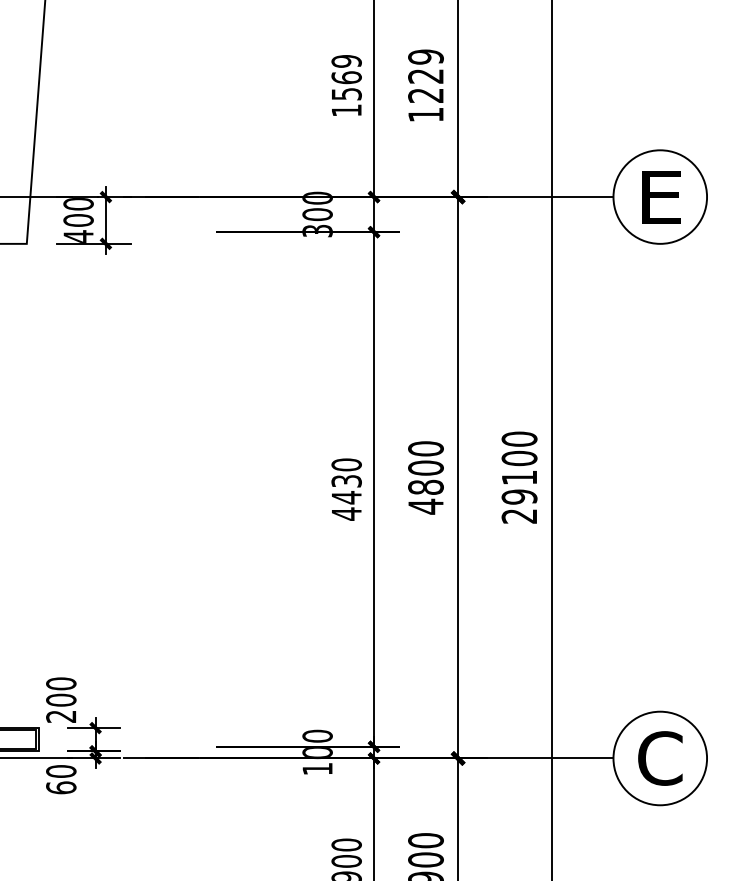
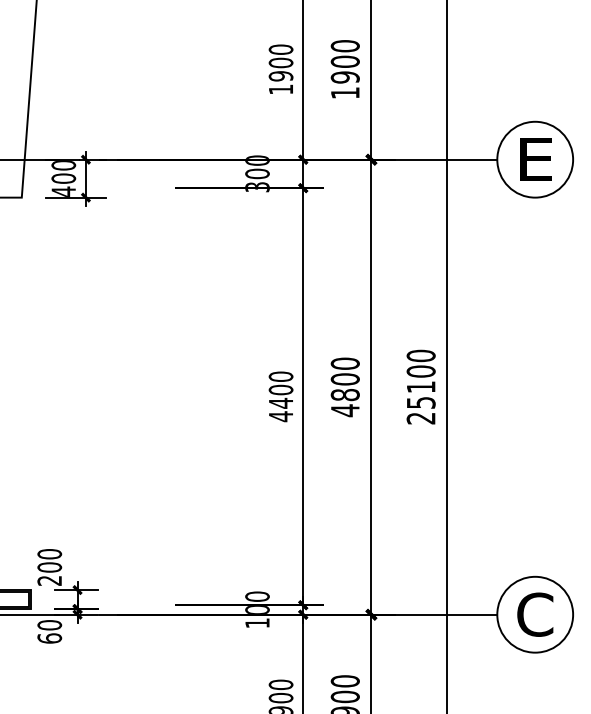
text: (425, 76) -> (344, 61), 1229 -> 1900
text: (346, 77) -> (280, 62), 1569 -> 1900
text: (346, 480) -> (280, 389), 4430 -> 4400
text: (519, 496) -> (421, 402), 29100 -> 25100

